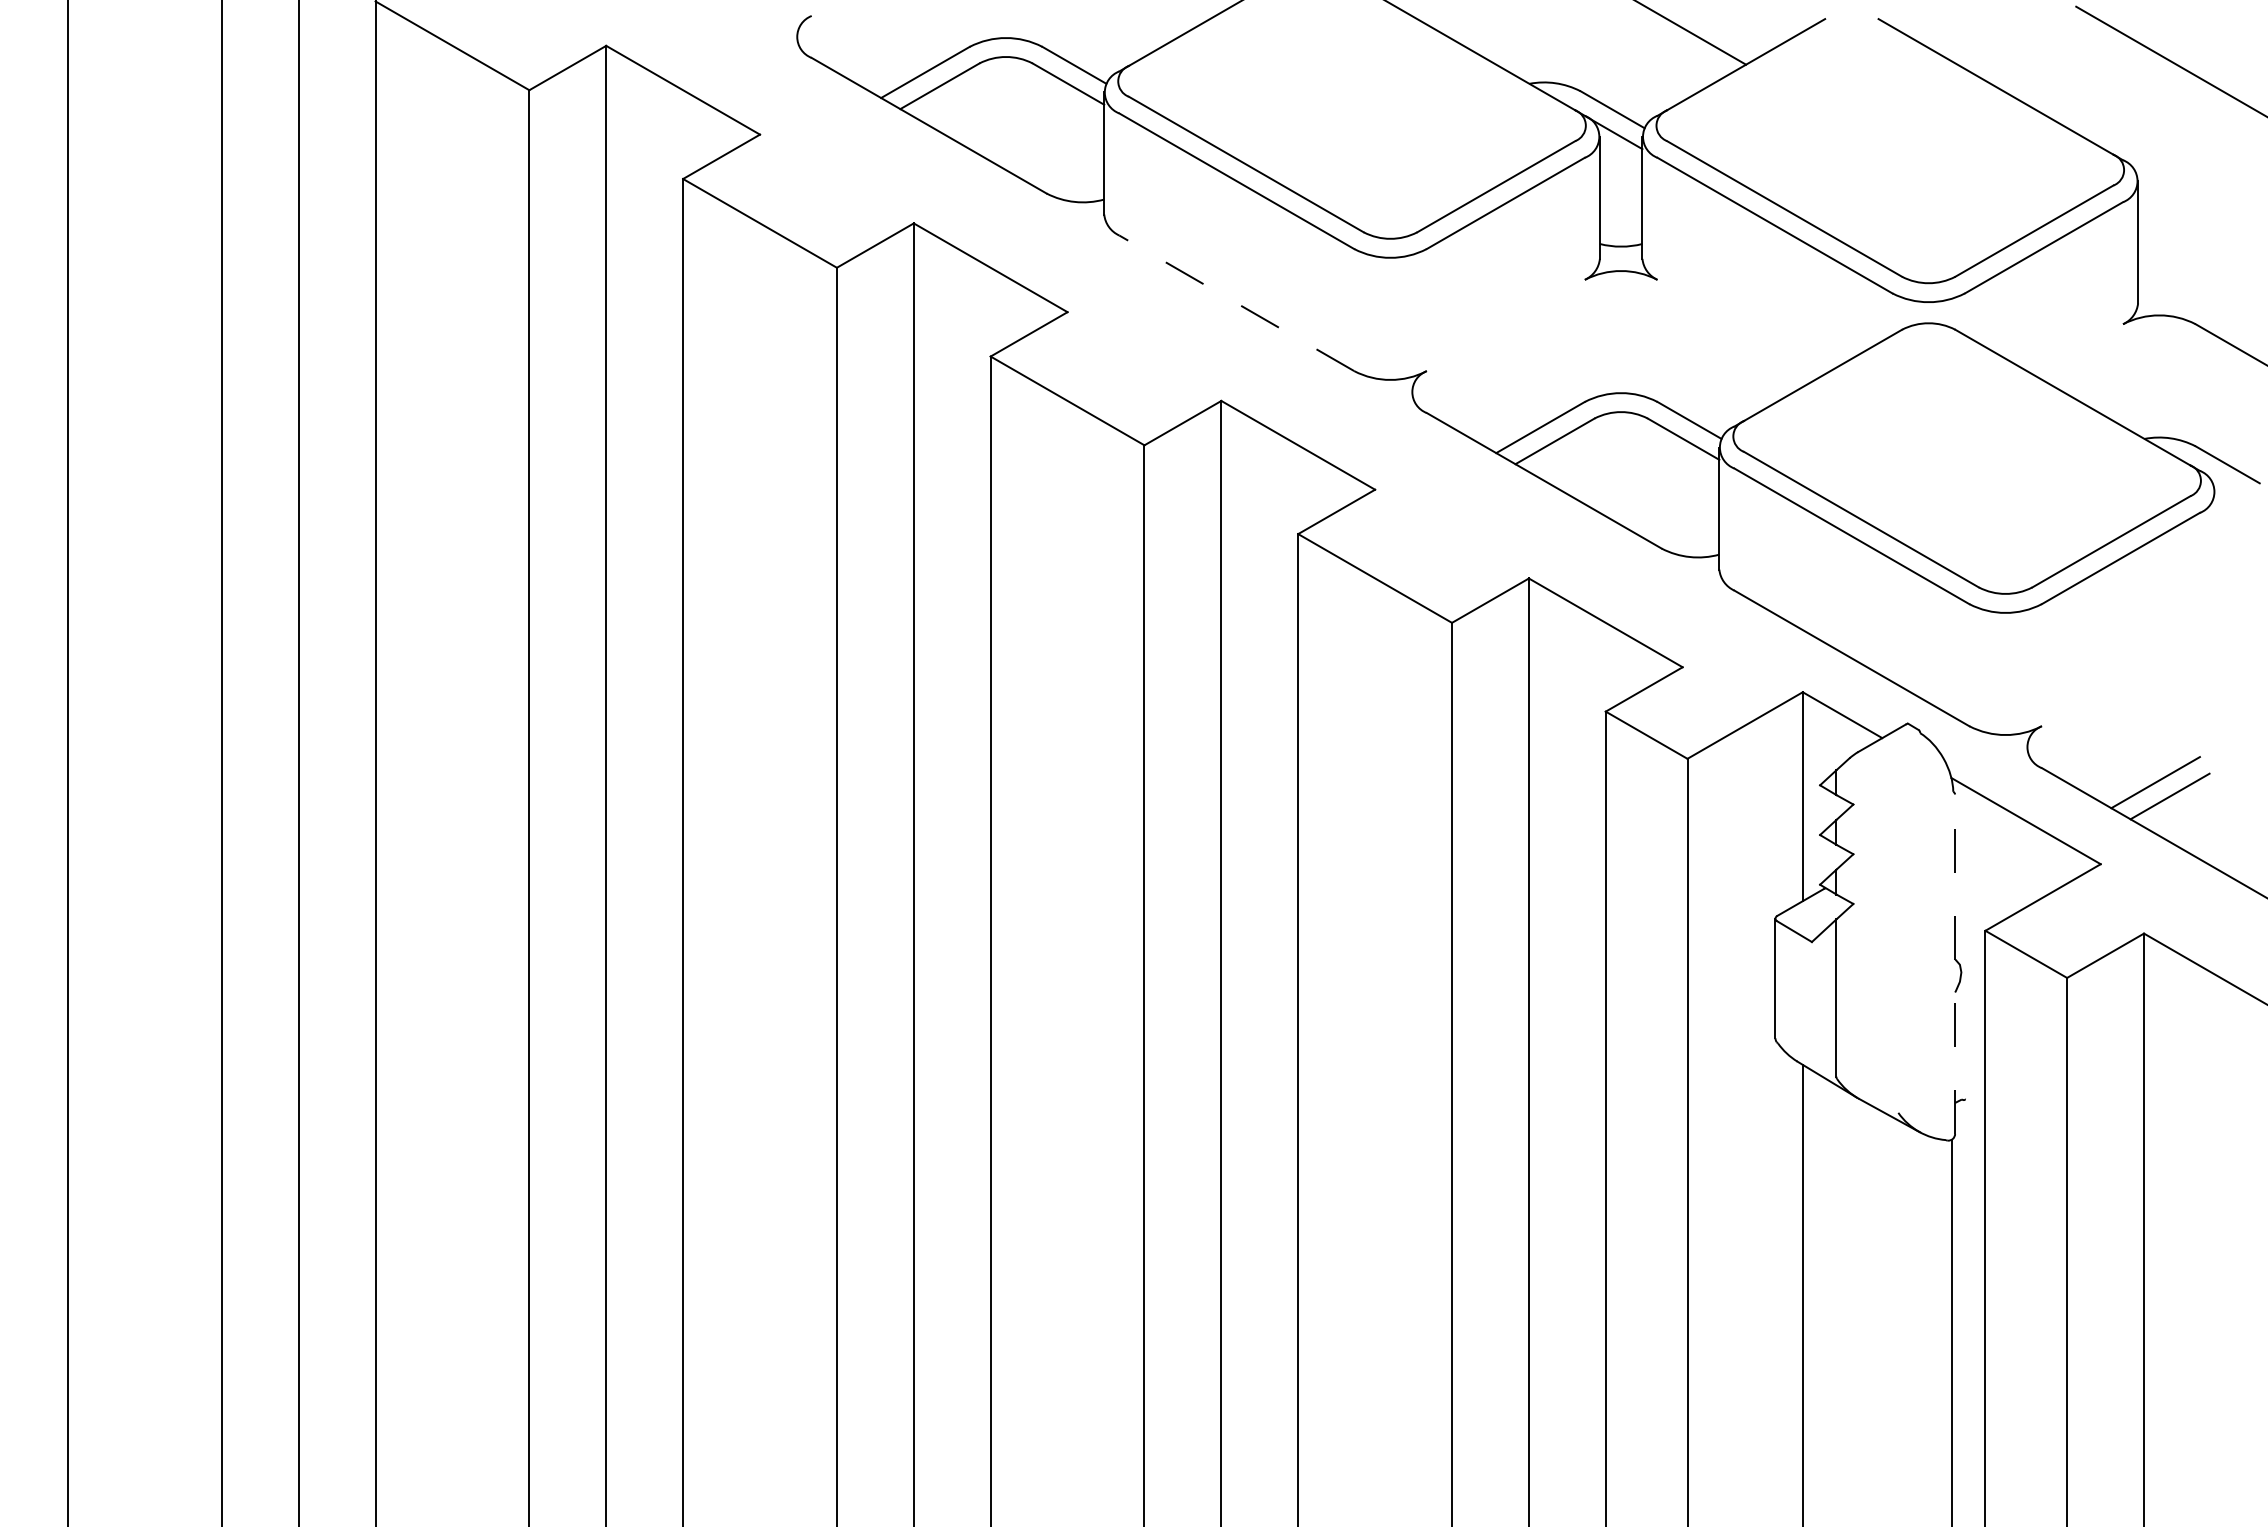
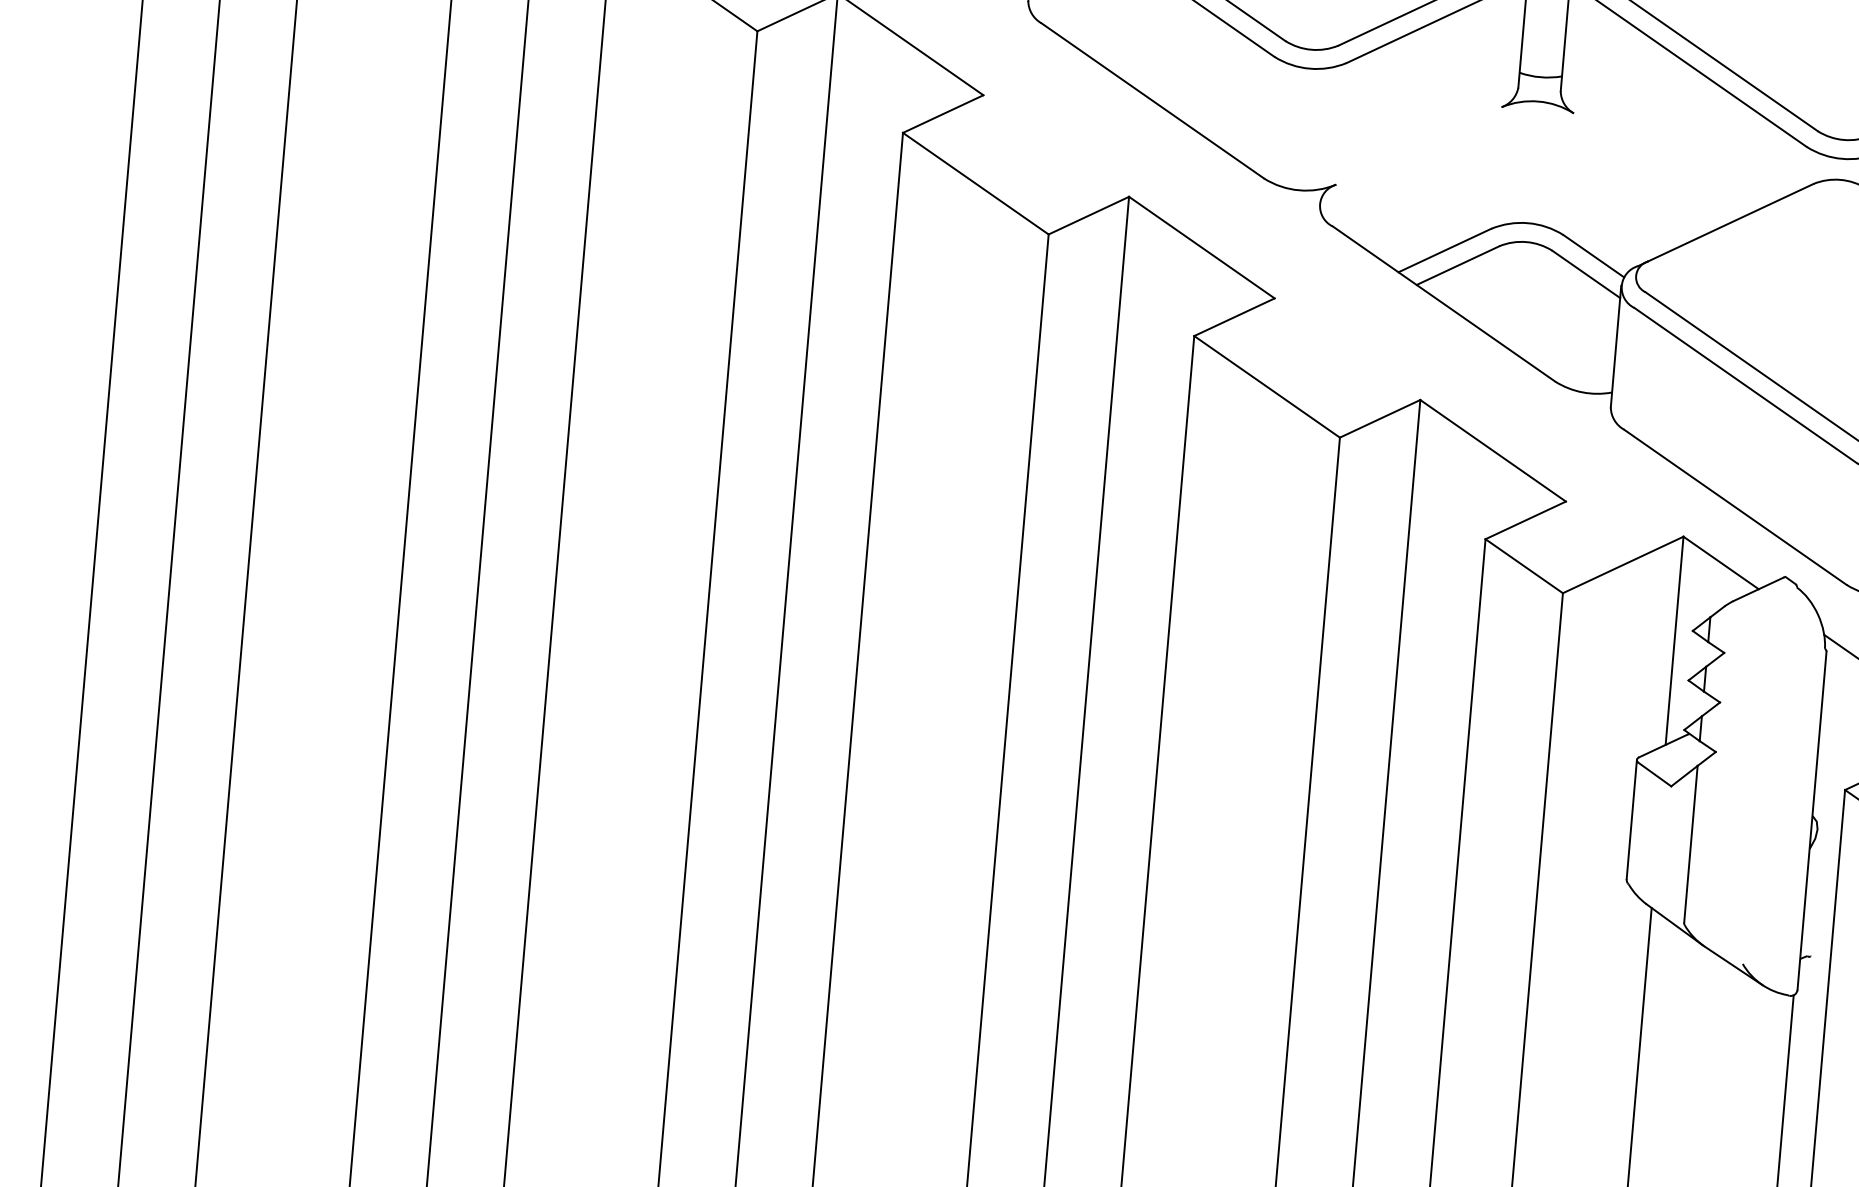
line: (1236, 303) -> (1152, 101), dashed -> solid
line: (1955, 964) -> (1812, 821), dashed -> solid

